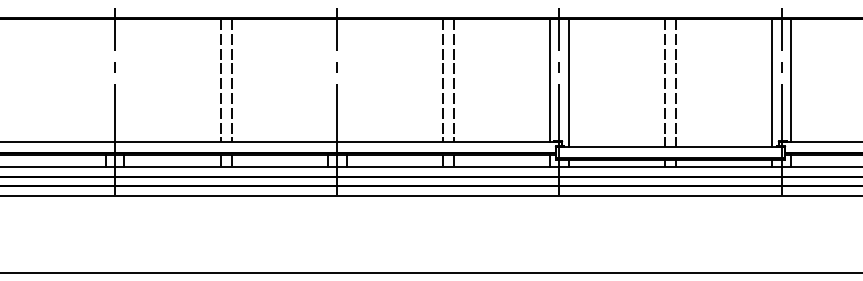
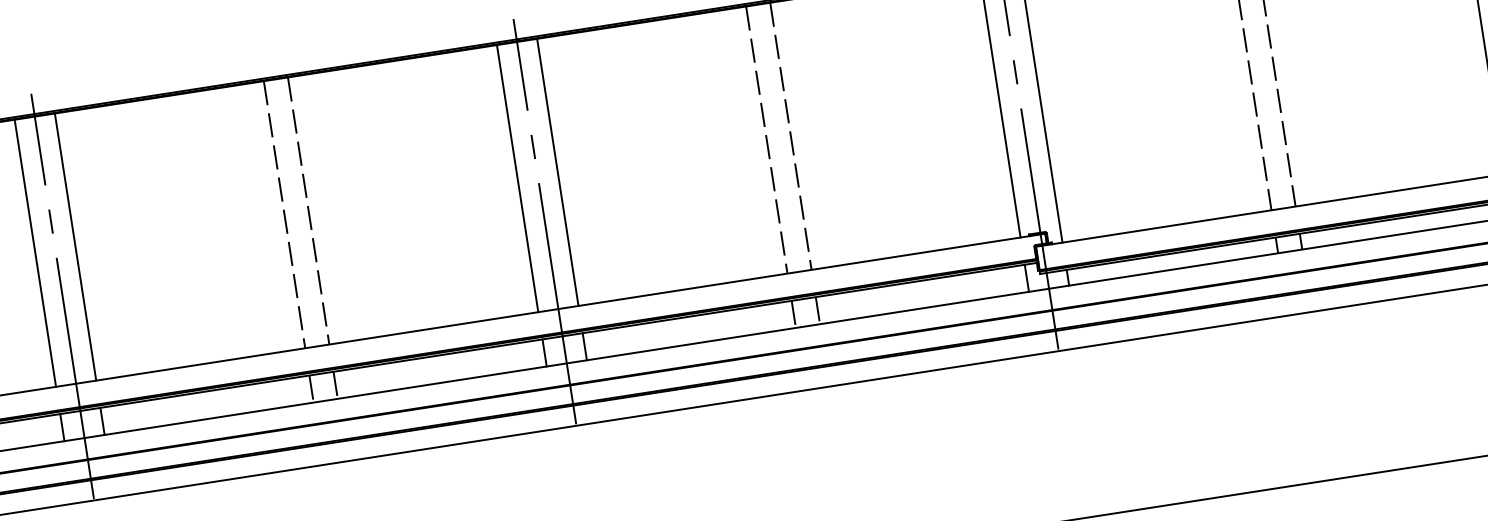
line: (105, 79) -> (34, 251), added
line: (124, 79) -> (75, 245), added
line: (328, 79) -> (518, 176), added
line: (346, 79) -> (557, 170), added

